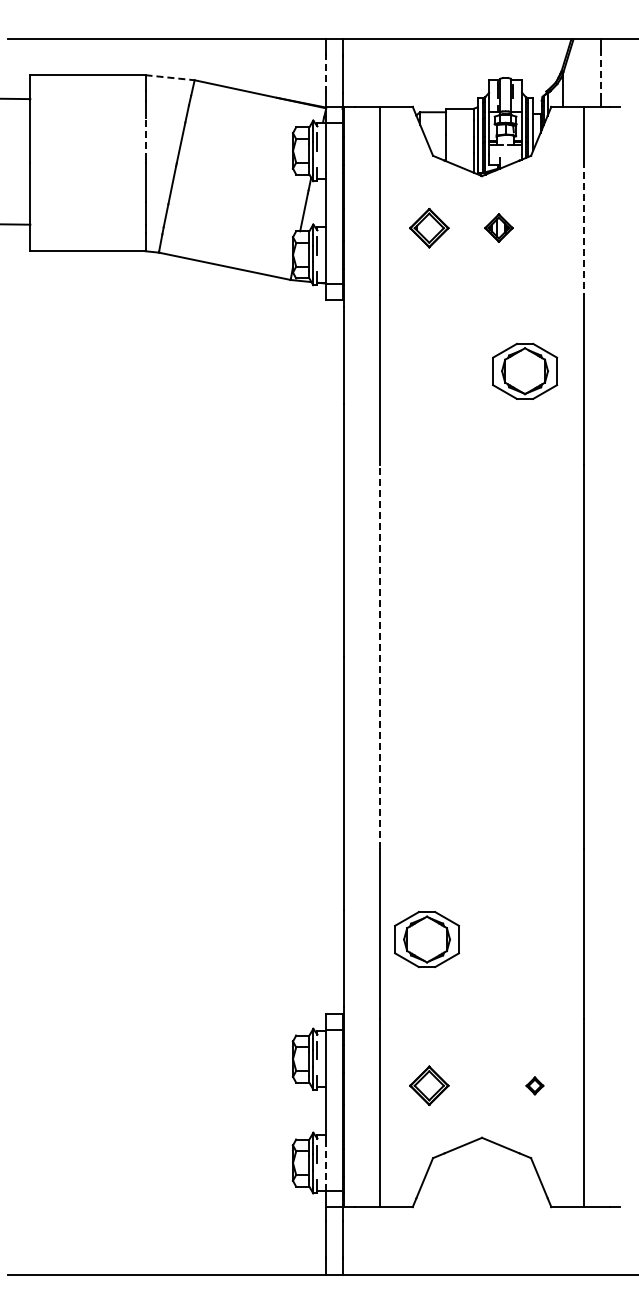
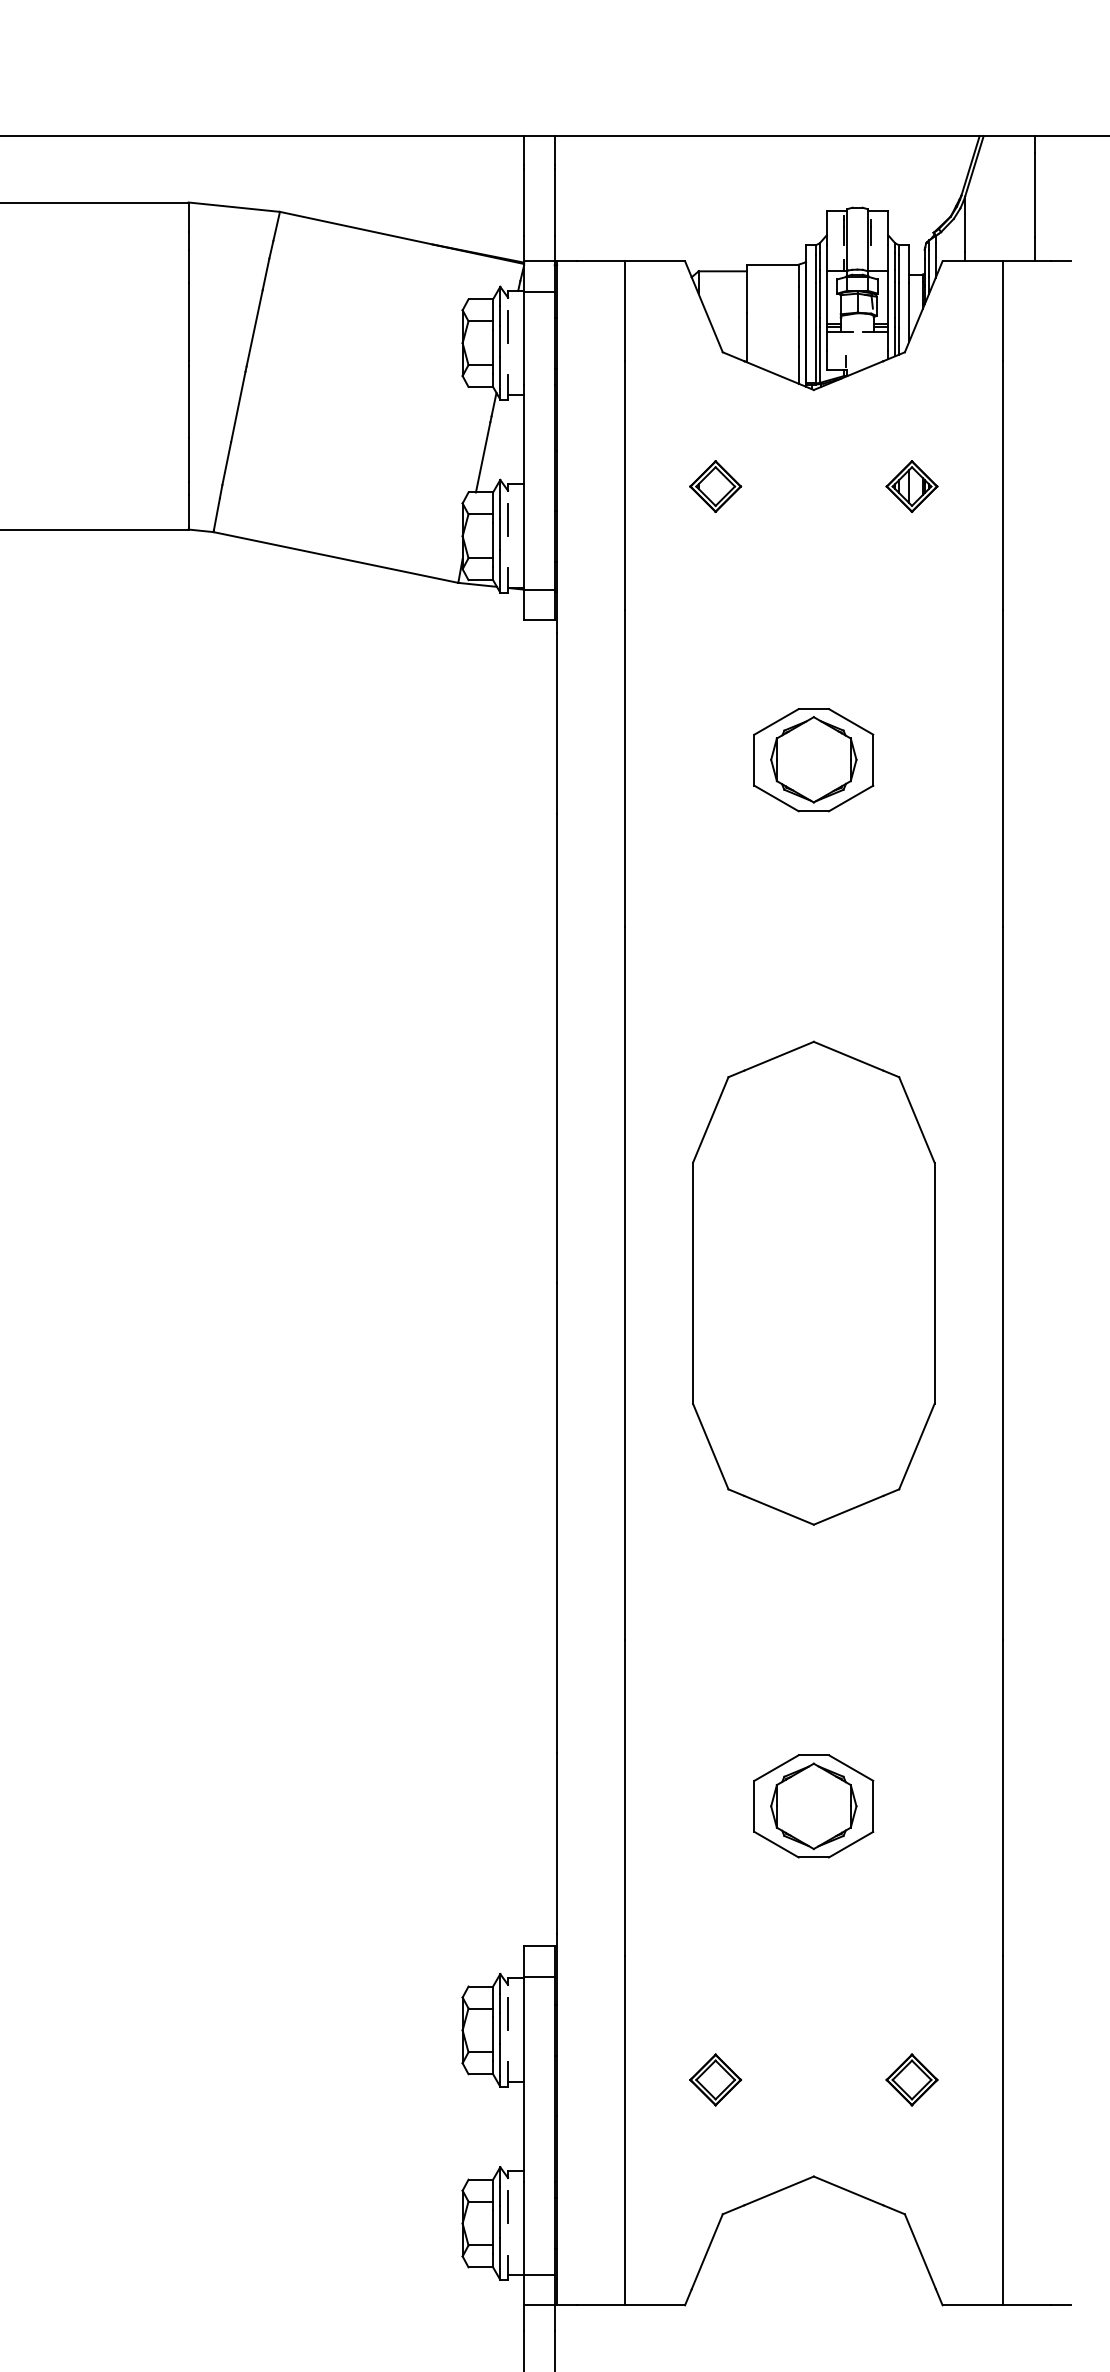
line: (600, 71) -> (1033, 195), dashed -> solid
line: (326, 75) -> (524, 203), dashed -> solid
line: (170, 77) -> (235, 206), dashed -> solid
line: (145, 139) -> (188, 321), dashed -> solid
part: (428, 227) -> (714, 485), size x0.71
part: (498, 227) -> (911, 485), moved
line: (583, 228) -> (1002, 487), dashed -> solid
part: (525, 370) -> (814, 758), moved
line: (380, 656) -> (625, 1282), dashed -> solid
part: (482, 656) -> (814, 1282), added
part: (427, 939) -> (814, 1806), moved
part: (428, 1085) -> (714, 2079), size x0.71
part: (534, 1085) -> (911, 2079), size x1.67
line: (326, 1165) -> (524, 2227), dashed -> solid

